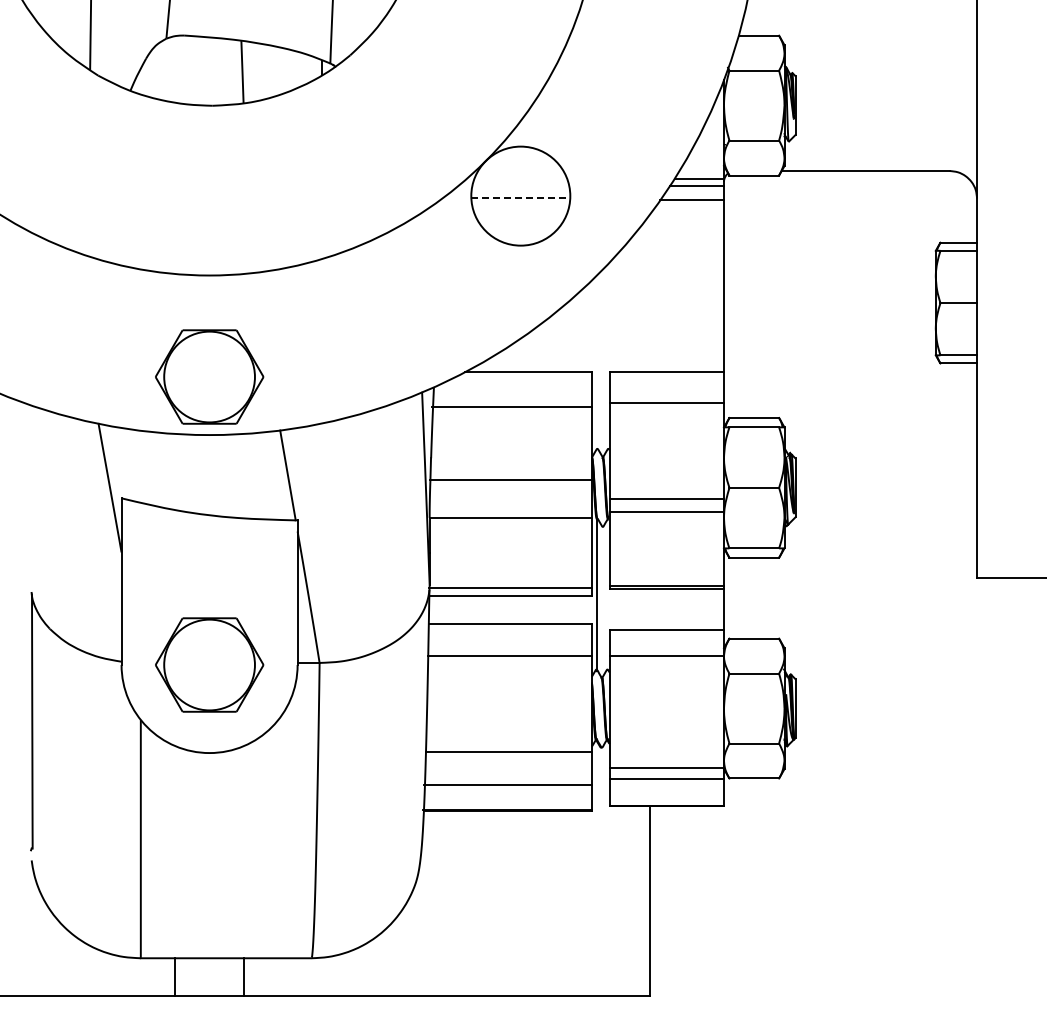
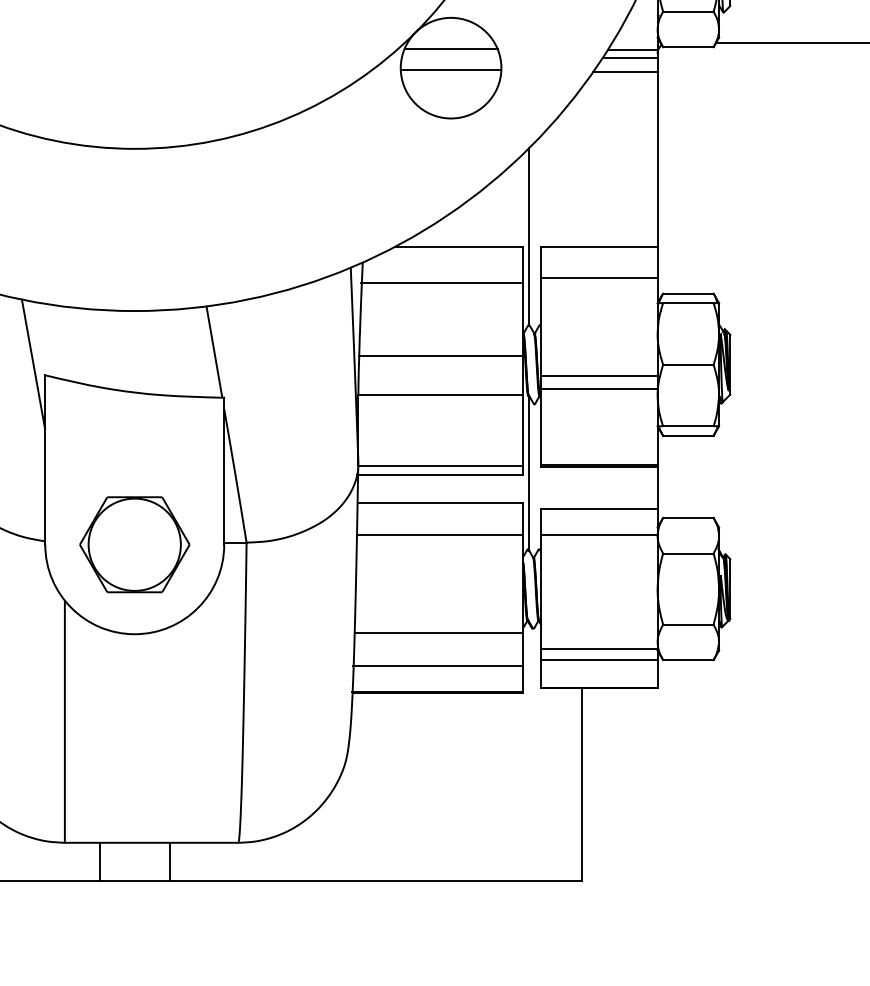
line: (520, 177) -> (450, 49), added
line: (521, 197) -> (451, 69), dashed -> solid
line: (597, 362) -> (529, 237), added
part: (209, 376) -> (134, 251), removed

